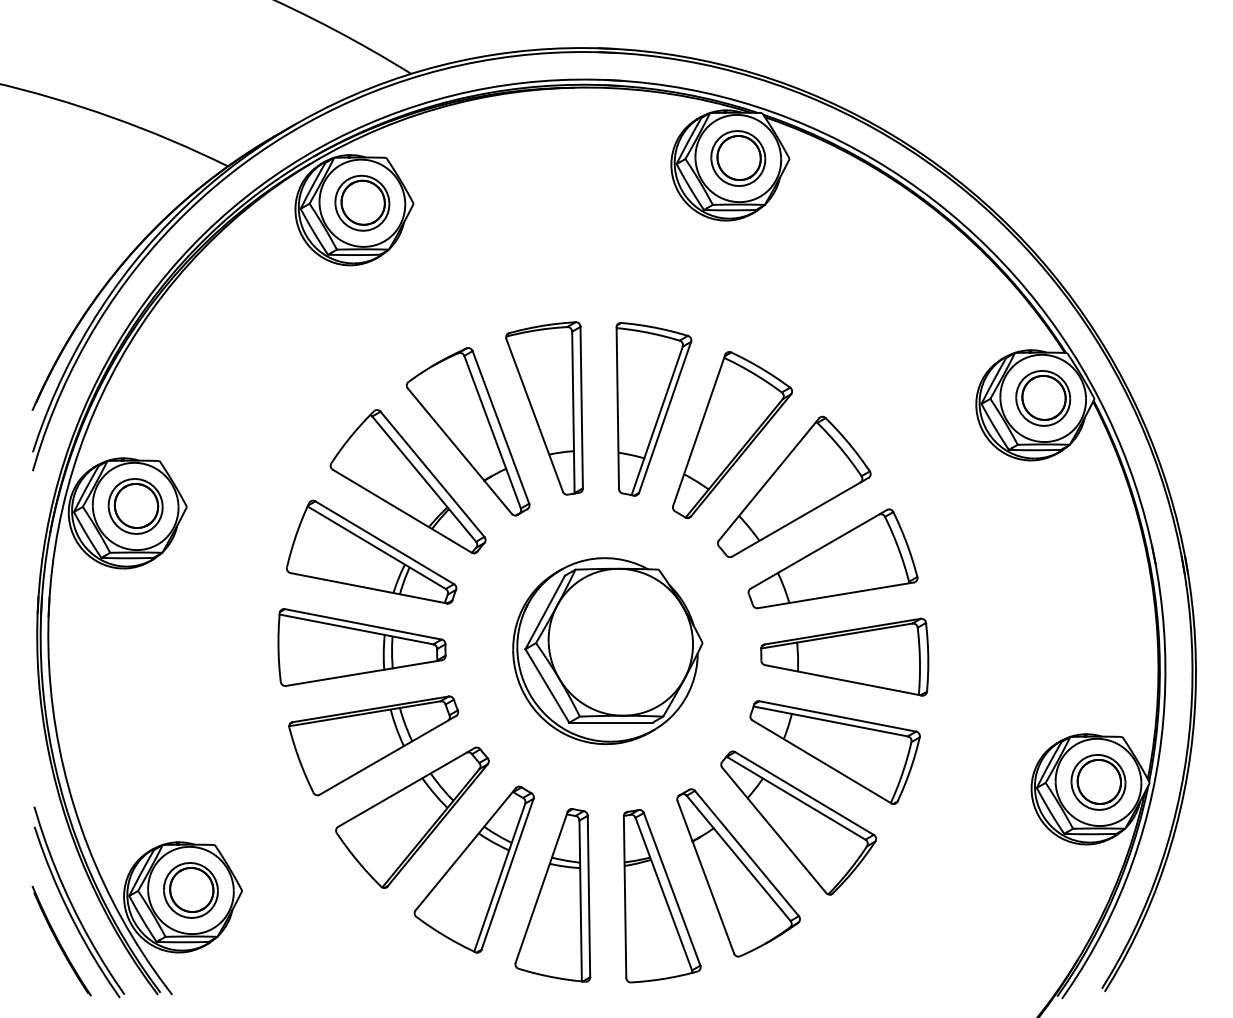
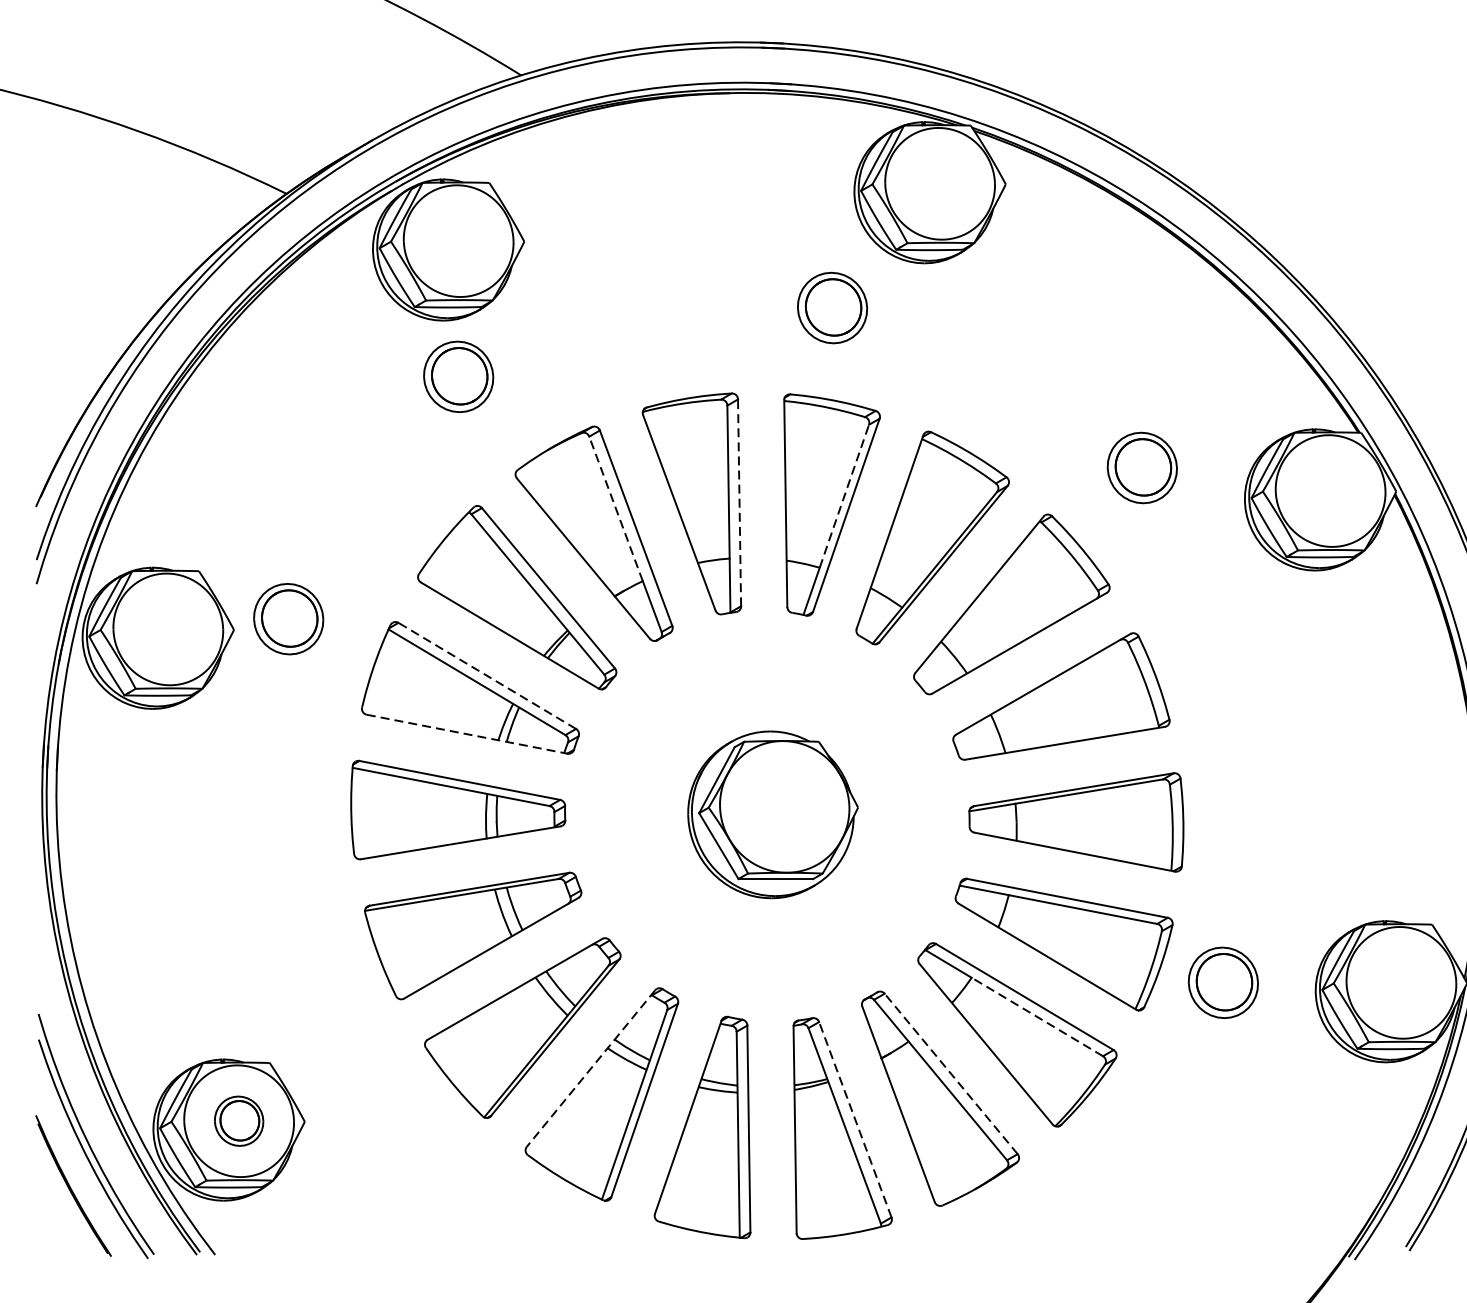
part: (738, 158) -> (832, 308), moved
part: (362, 202) -> (458, 375), moved
part: (1043, 398) -> (1142, 468), moved
line: (663, 402) -> (844, 496), solid -> dashed
line: (581, 407) -> (739, 502), solid -> dashed
line: (485, 411) -> (616, 507), solid -> dashed
part: (135, 506) -> (288, 619), moved
line: (384, 542) -> (486, 675), solid -> dashed
line: (369, 588) -> (467, 734), solid -> dashed
part: (607, 651) -> (772, 815), size x0.7
part: (1098, 782) -> (1223, 982), moved
line: (814, 809) -> (1037, 1017), solid -> dashed
line: (465, 849) -> (590, 1068), solid -> dashed
line: (746, 853) -> (950, 1073), solid -> dashed
line: (671, 888) -> (854, 1118), solid -> dashed
part: (190, 890) -> (238, 1121), size x0.7

